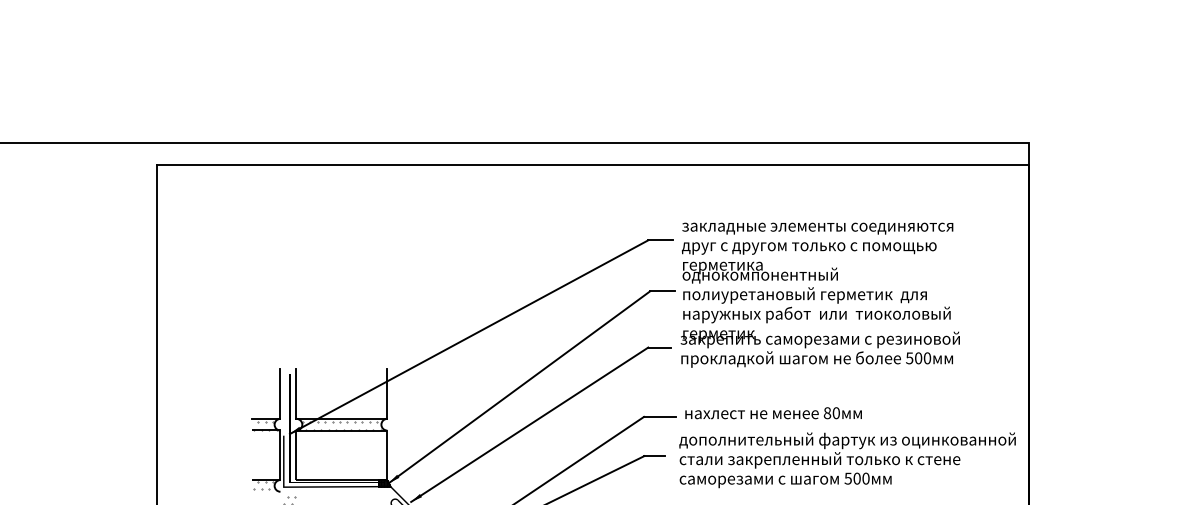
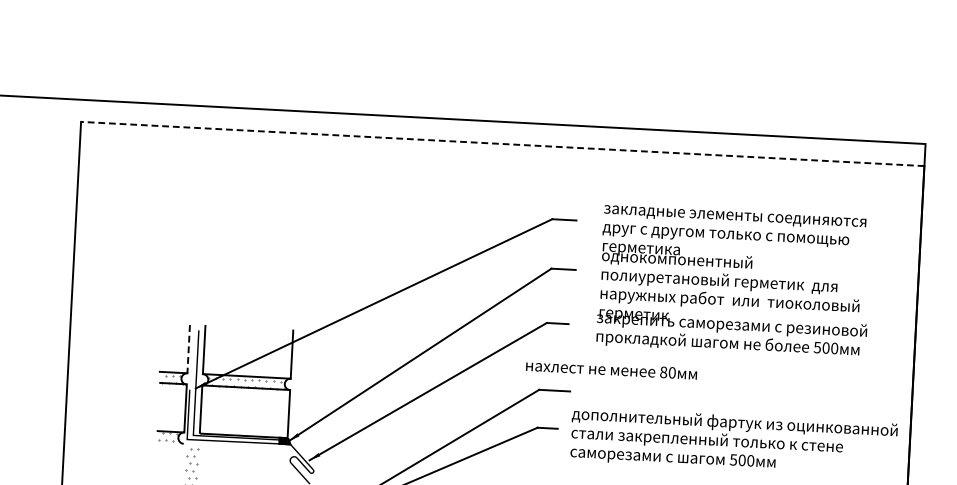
line: (593, 165) -> (503, 144), solid -> dashed
text: (819, 294) -> (733, 281), moved
line: (280, 393) -> (188, 348), solid -> dashed
text: (773, 413) -> (611, 369), moved

